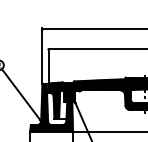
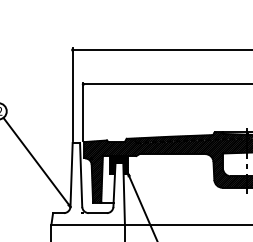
hatch: (51, 107) -> (88, 183), removed

